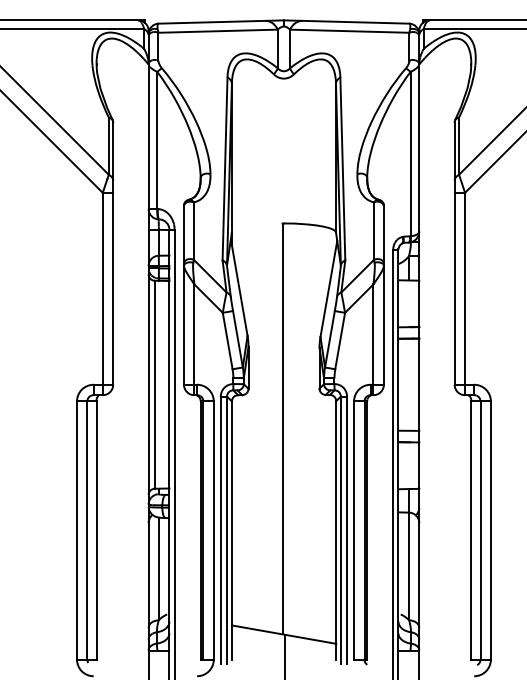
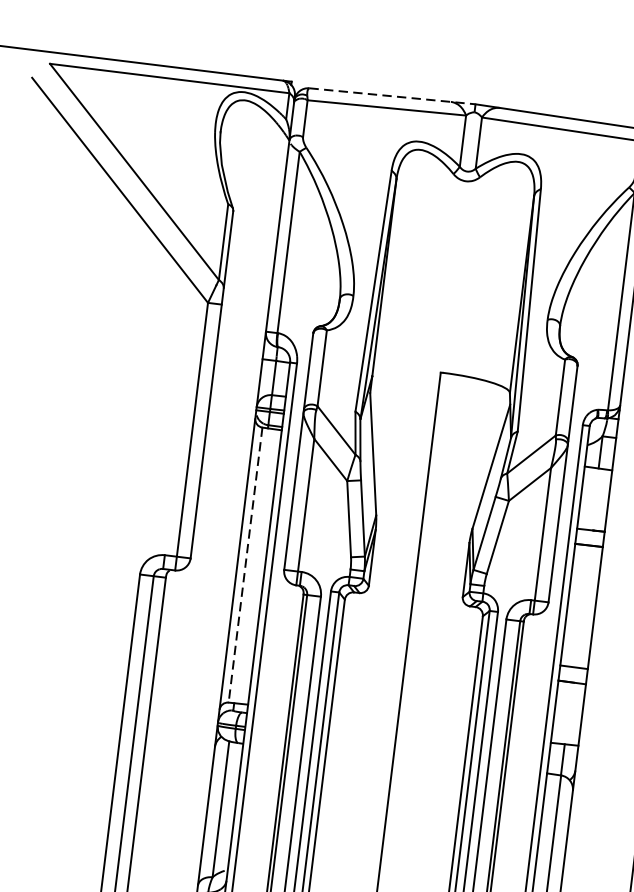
line: (221, 22) -> (392, 96), solid -> dashed
line: (154, 384) -> (245, 564), solid -> dashed

